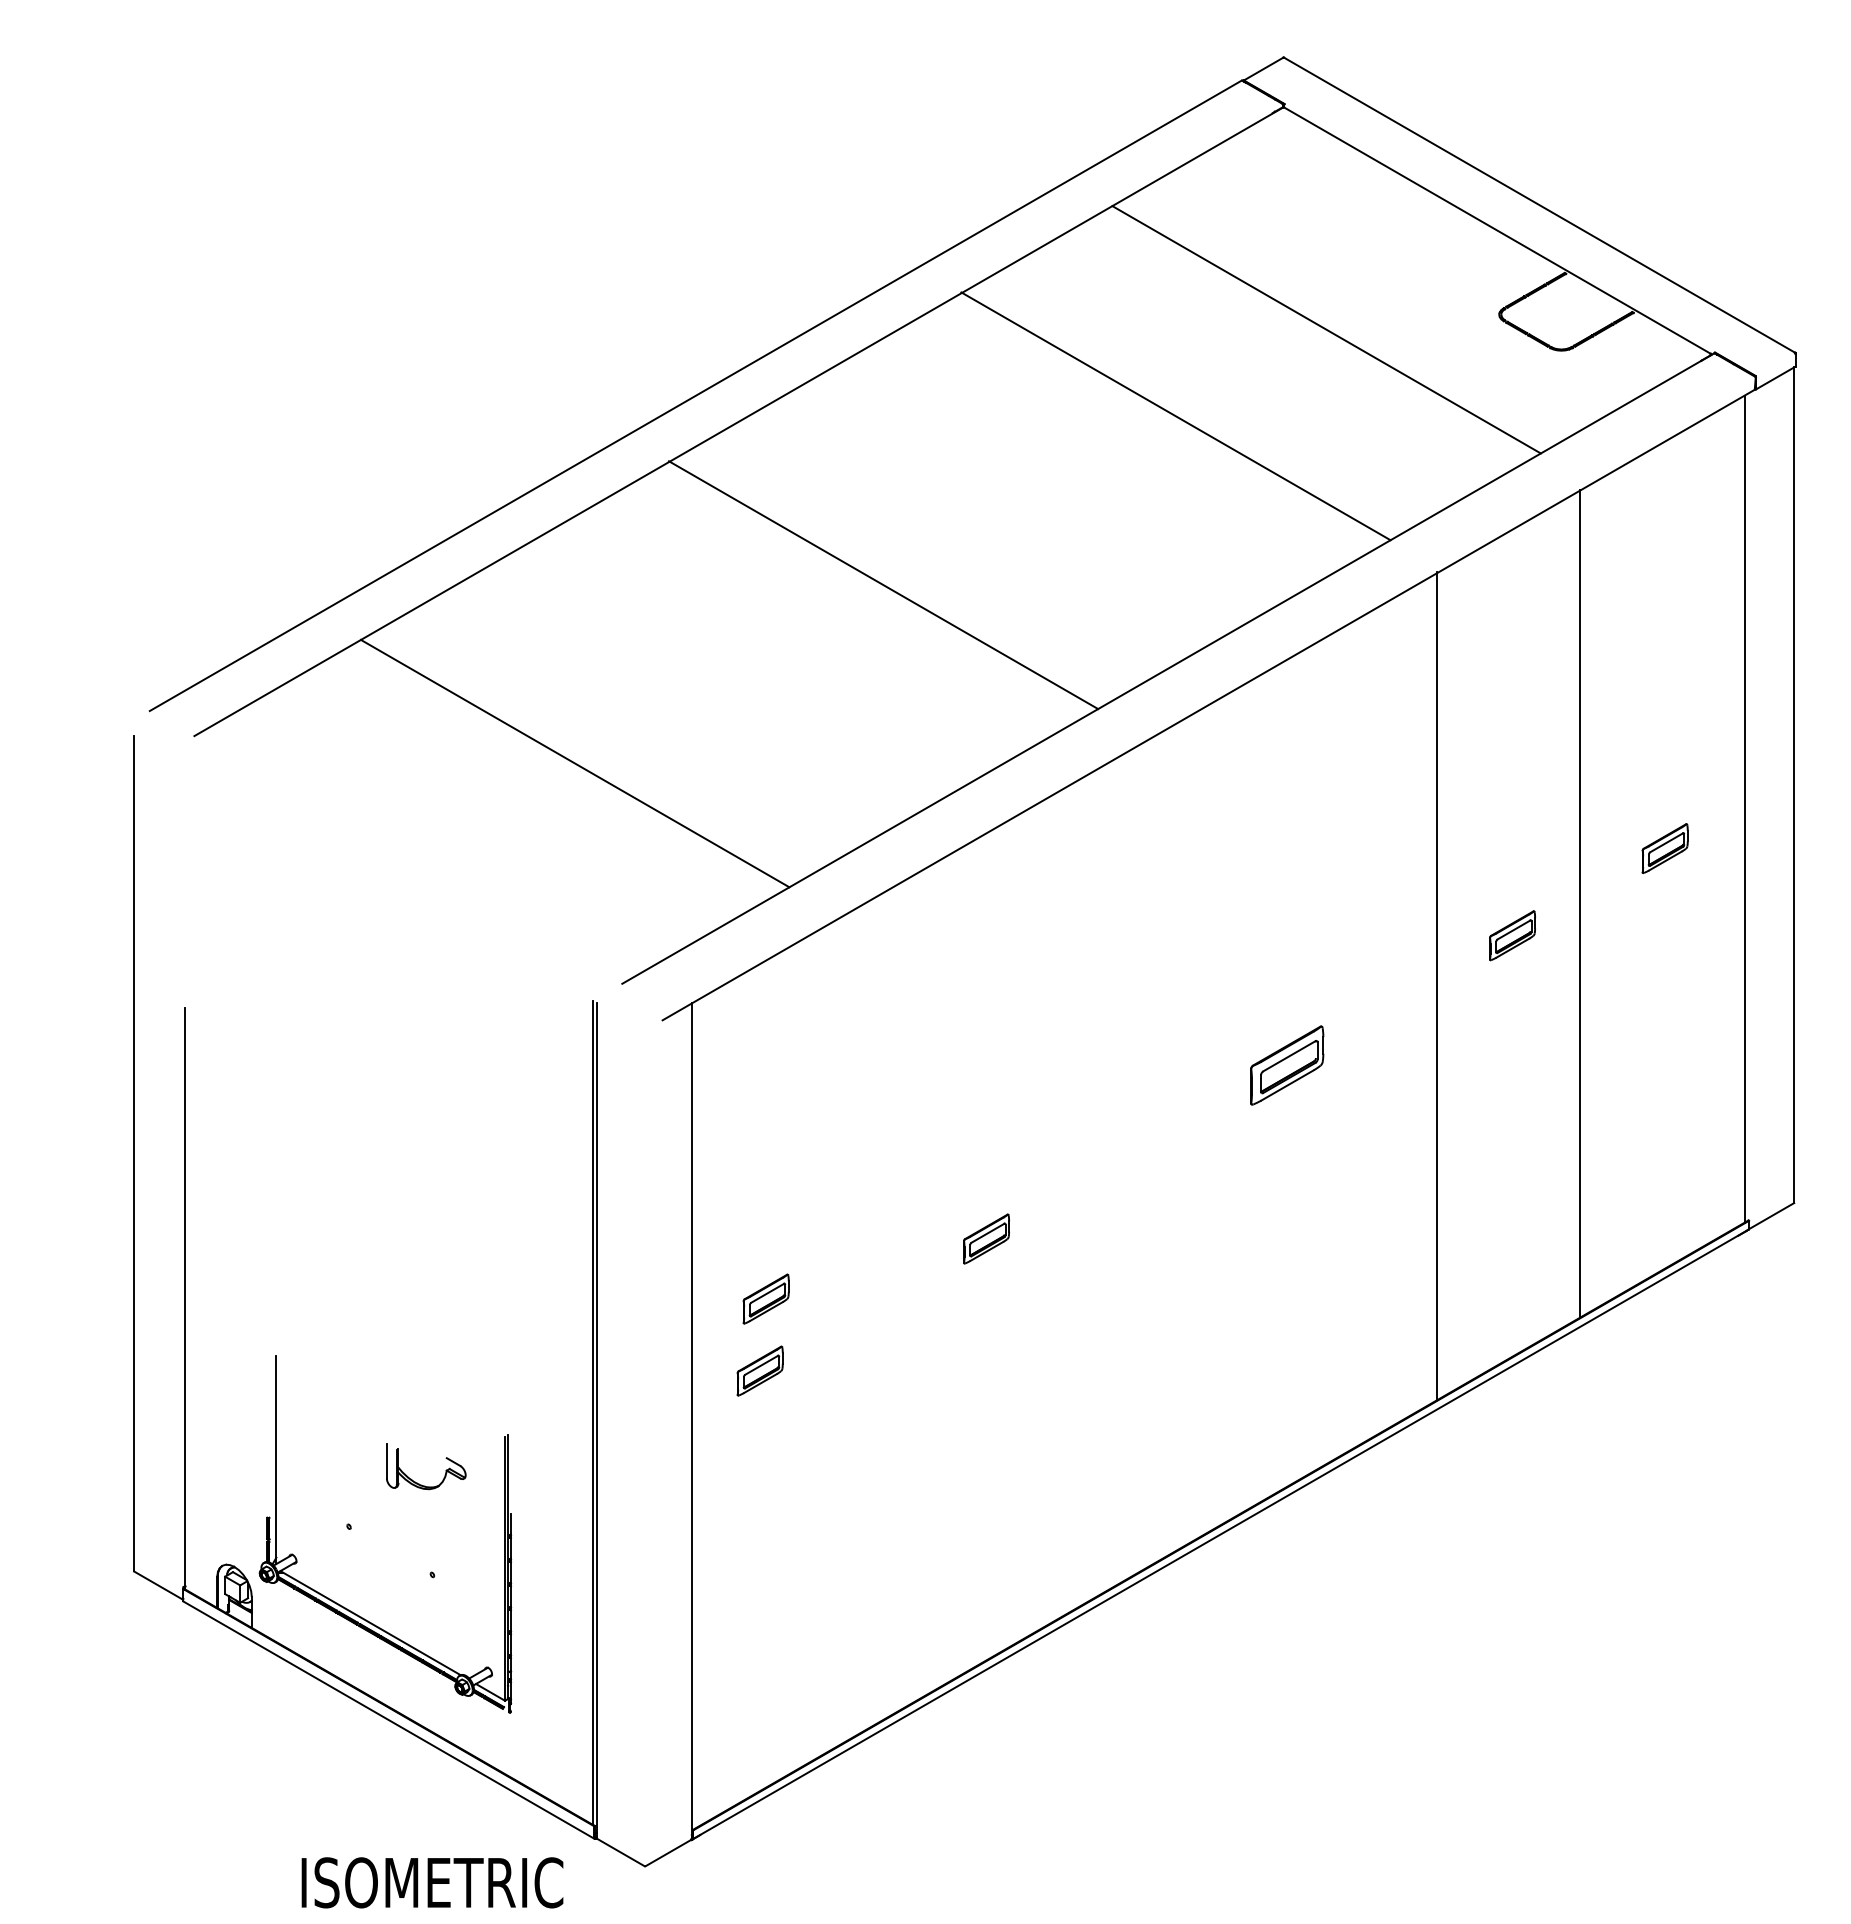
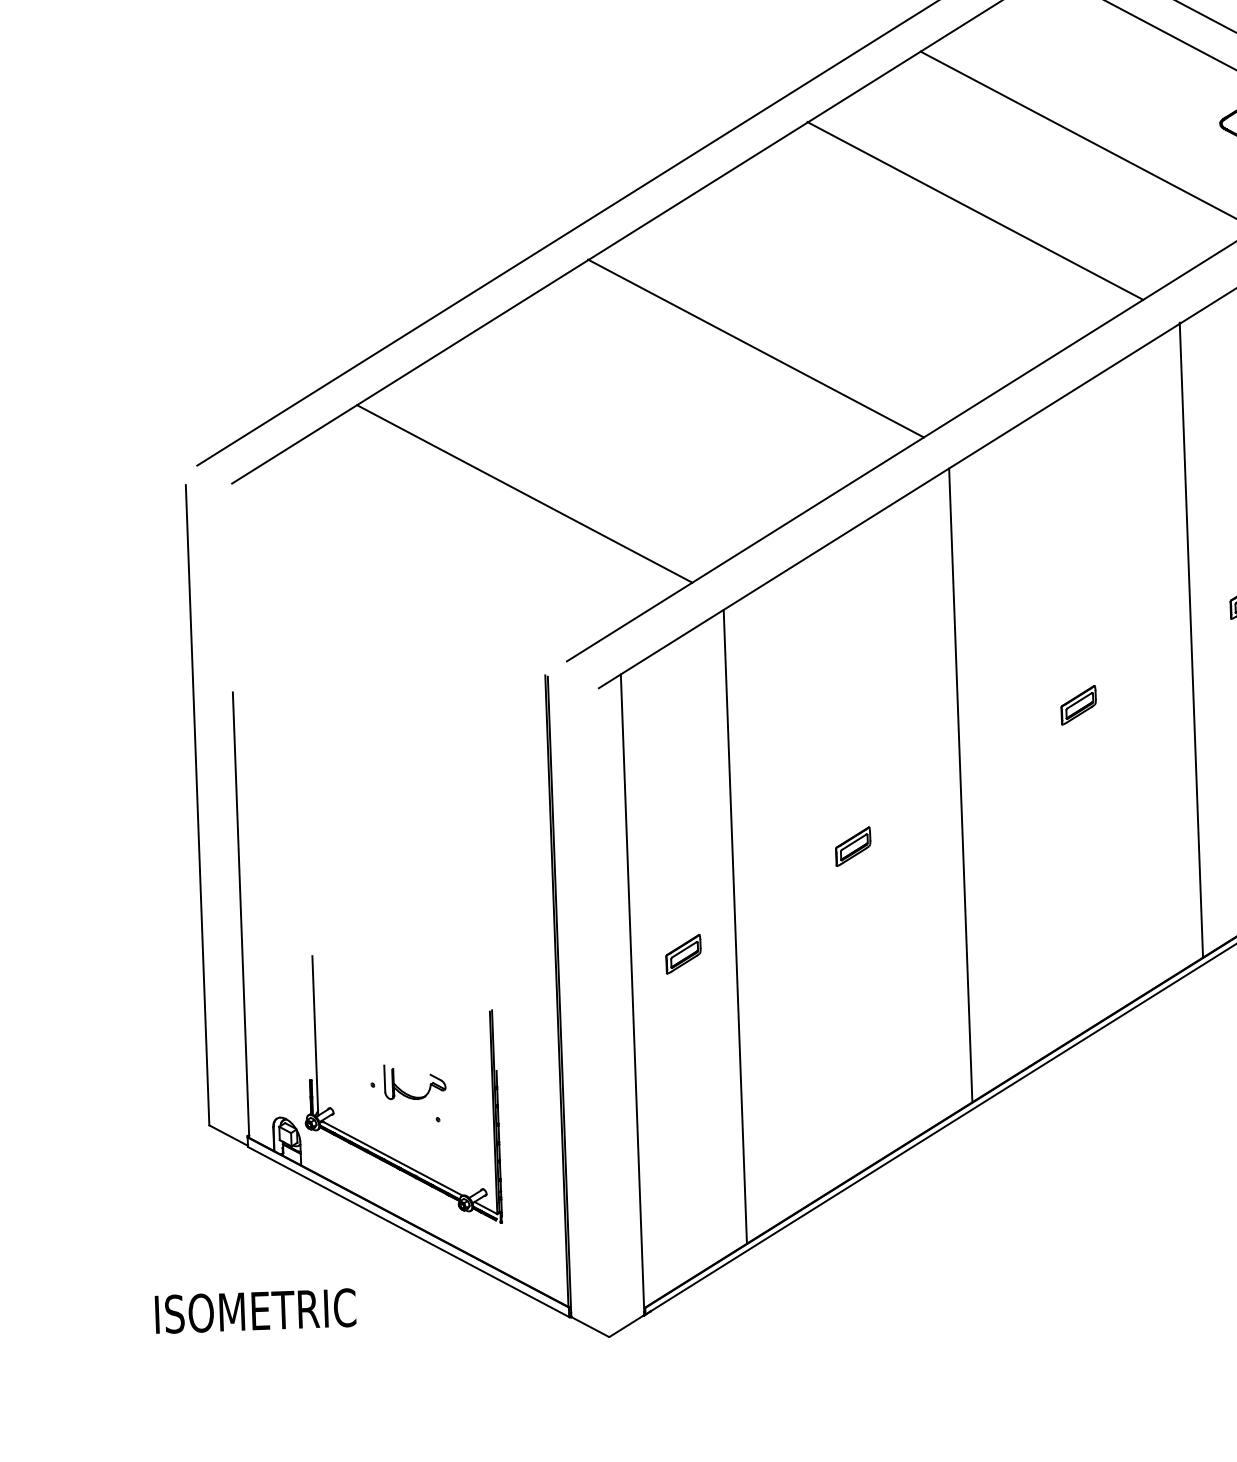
part: (1286, 1065) -> (1078, 705), size x0.62
line: (1129, 1163) -> (960, 784), added
part: (765, 1298) -> (685, 898), removed
line: (829, 1337) -> (735, 926), added
part: (417, 1482) -> (408, 1094), moved
text: (432, 1882) -> (255, 1310), moved

